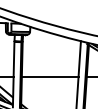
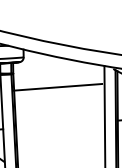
line: (49, 76) -> (56, 87), moved

